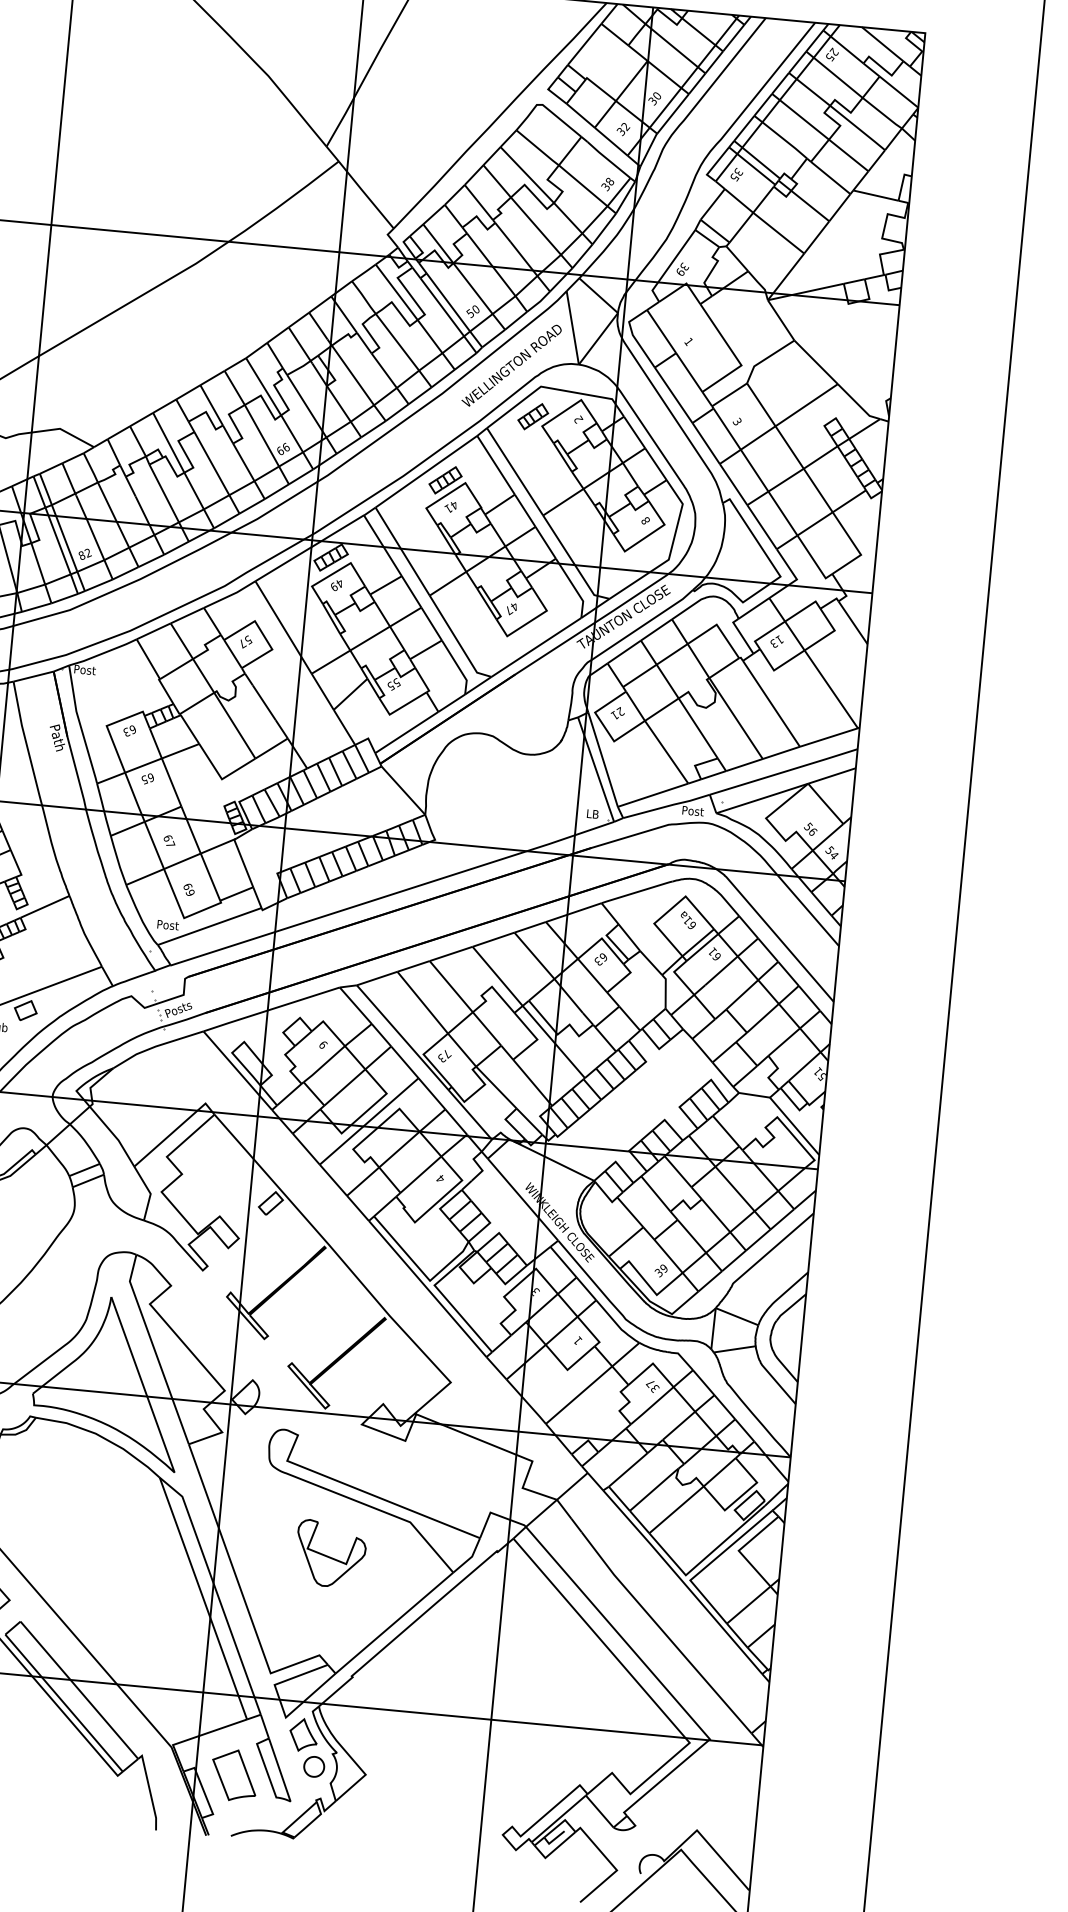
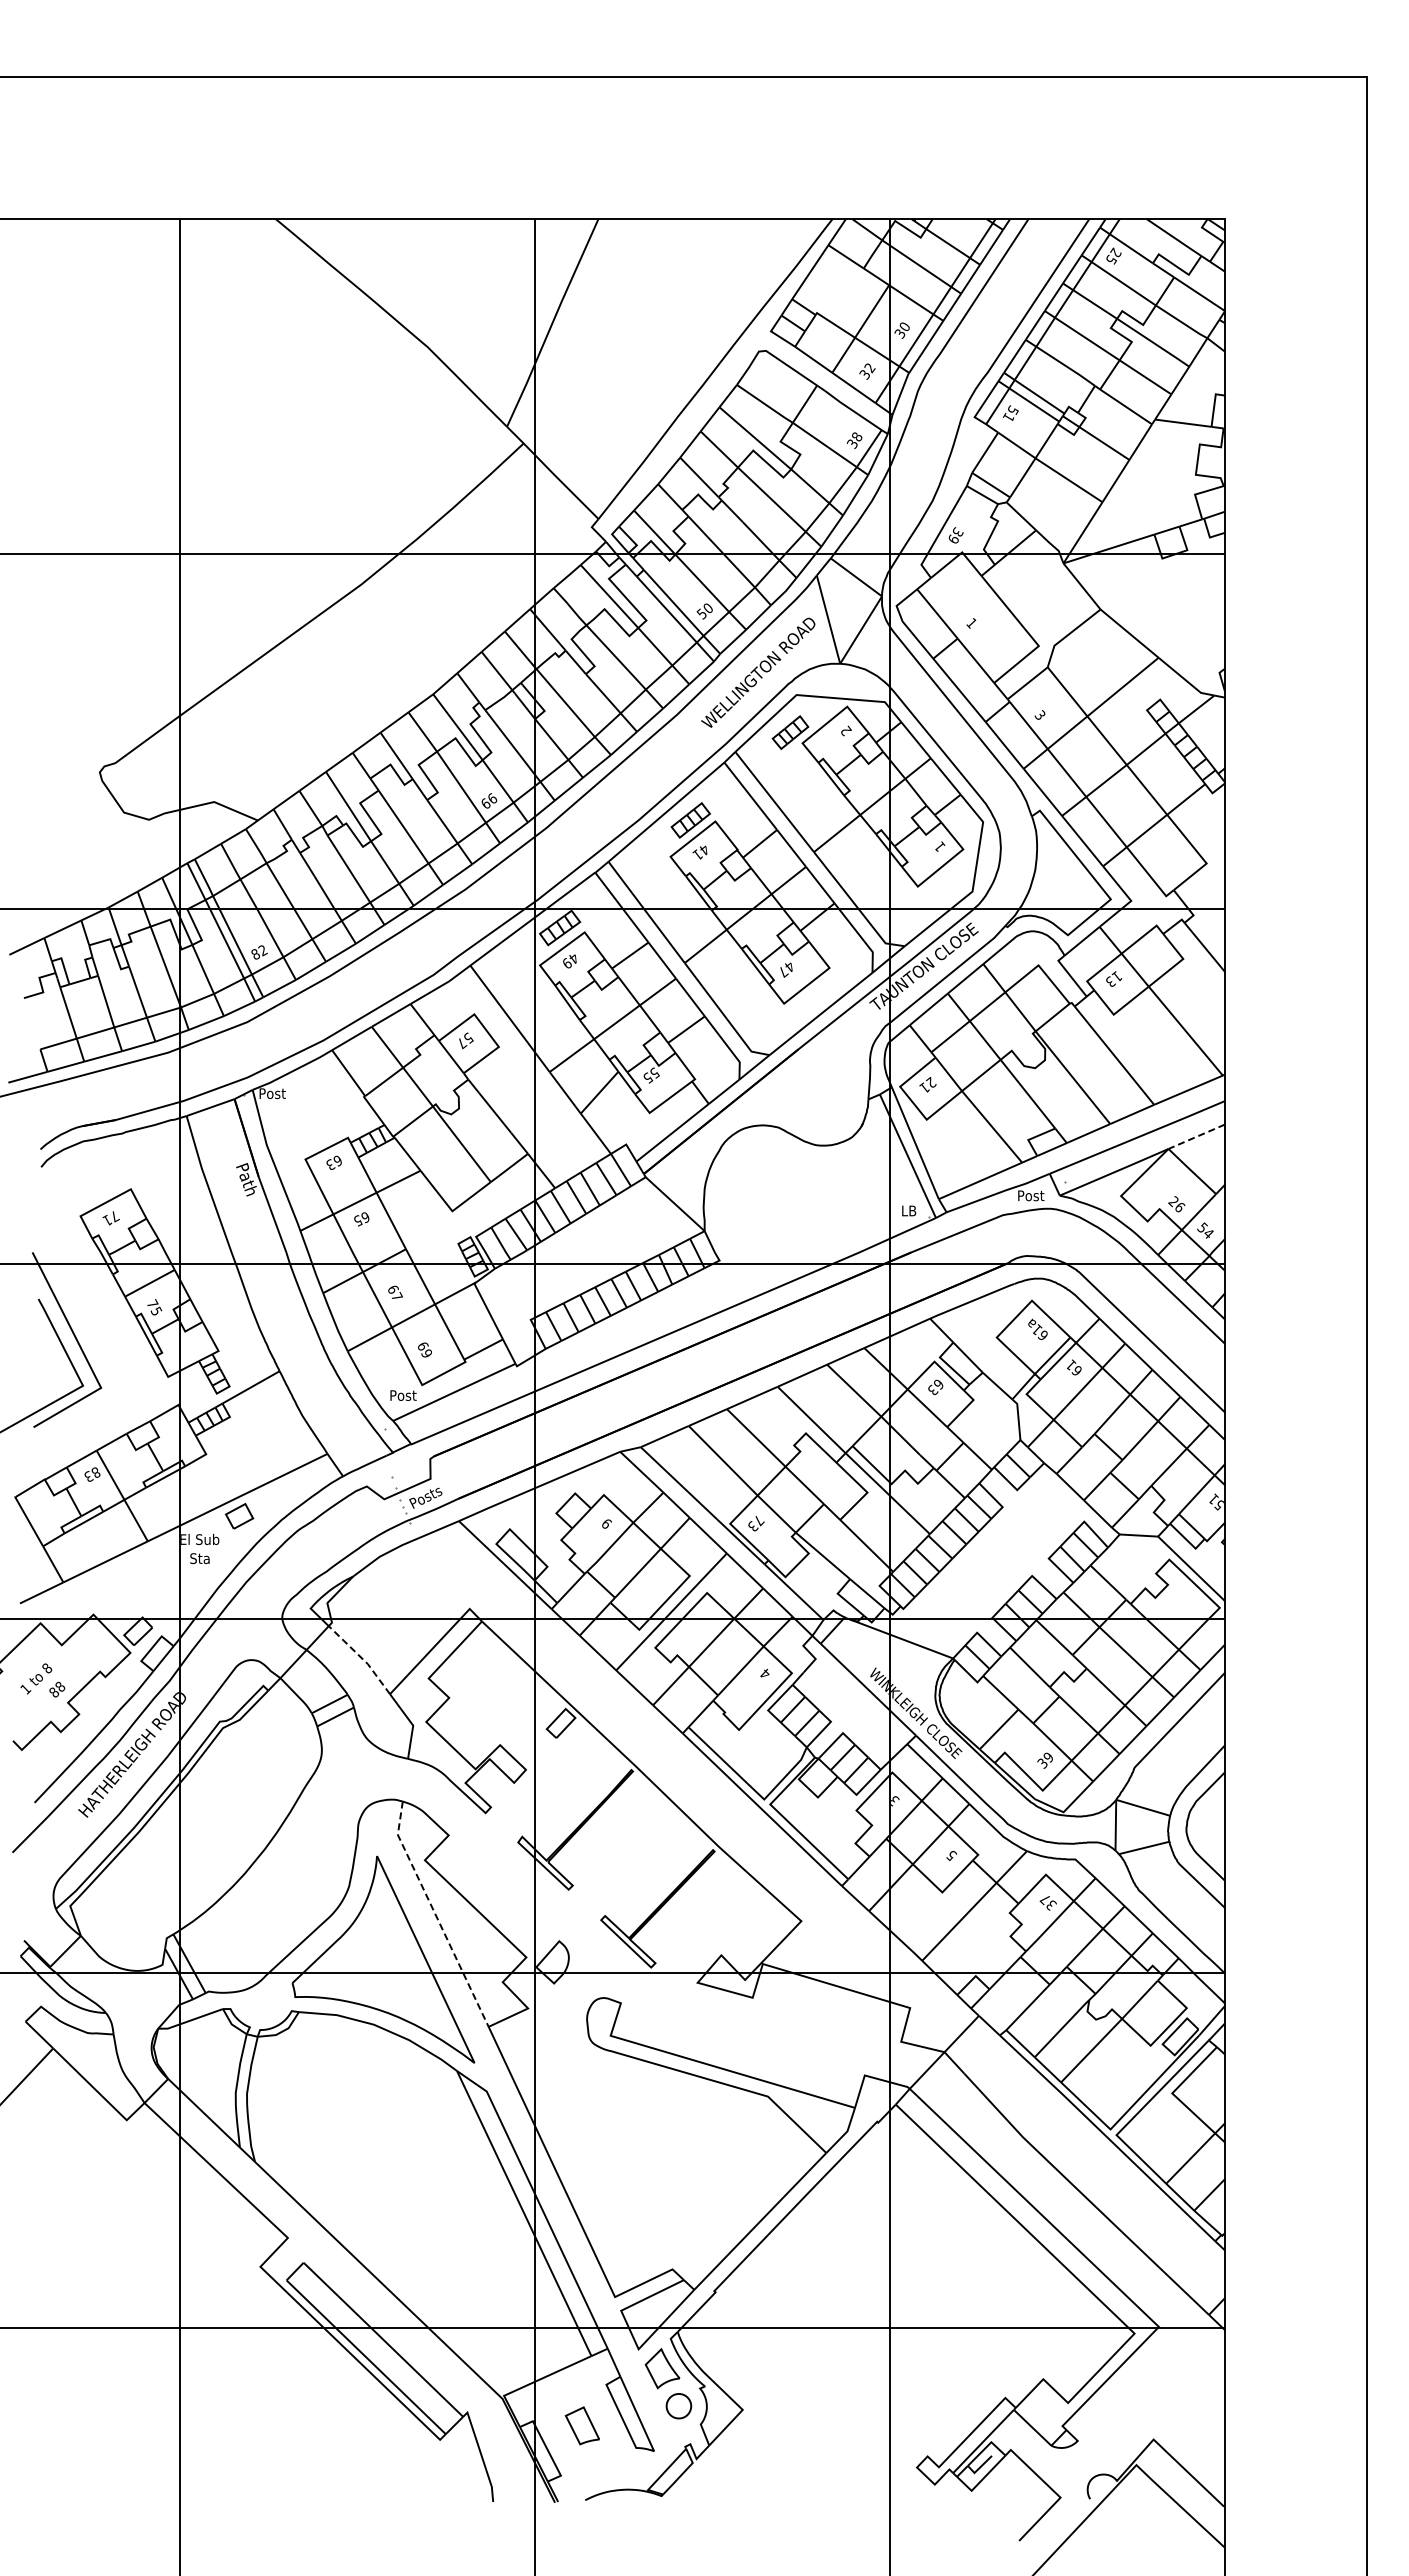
text: (736, 176) -> (1010, 415), 35 -> 51
text: (645, 520) -> (939, 846), 8 -> 1
line: (831, 775) -> (1196, 1136), solid -> dashed
text: (808, 826) -> (1173, 1201), 56 -> 26
line: (114, 1135) -> (362, 1658), solid -> dashed
text: (577, 1340) -> (951, 1855), 1 -> 5
line: (154, 1349) -> (435, 1915), solid -> dashed
part: (330, 1554) -> (674, 2144), removed
part: (234, 1775) -> (582, 2425), size x0.6

